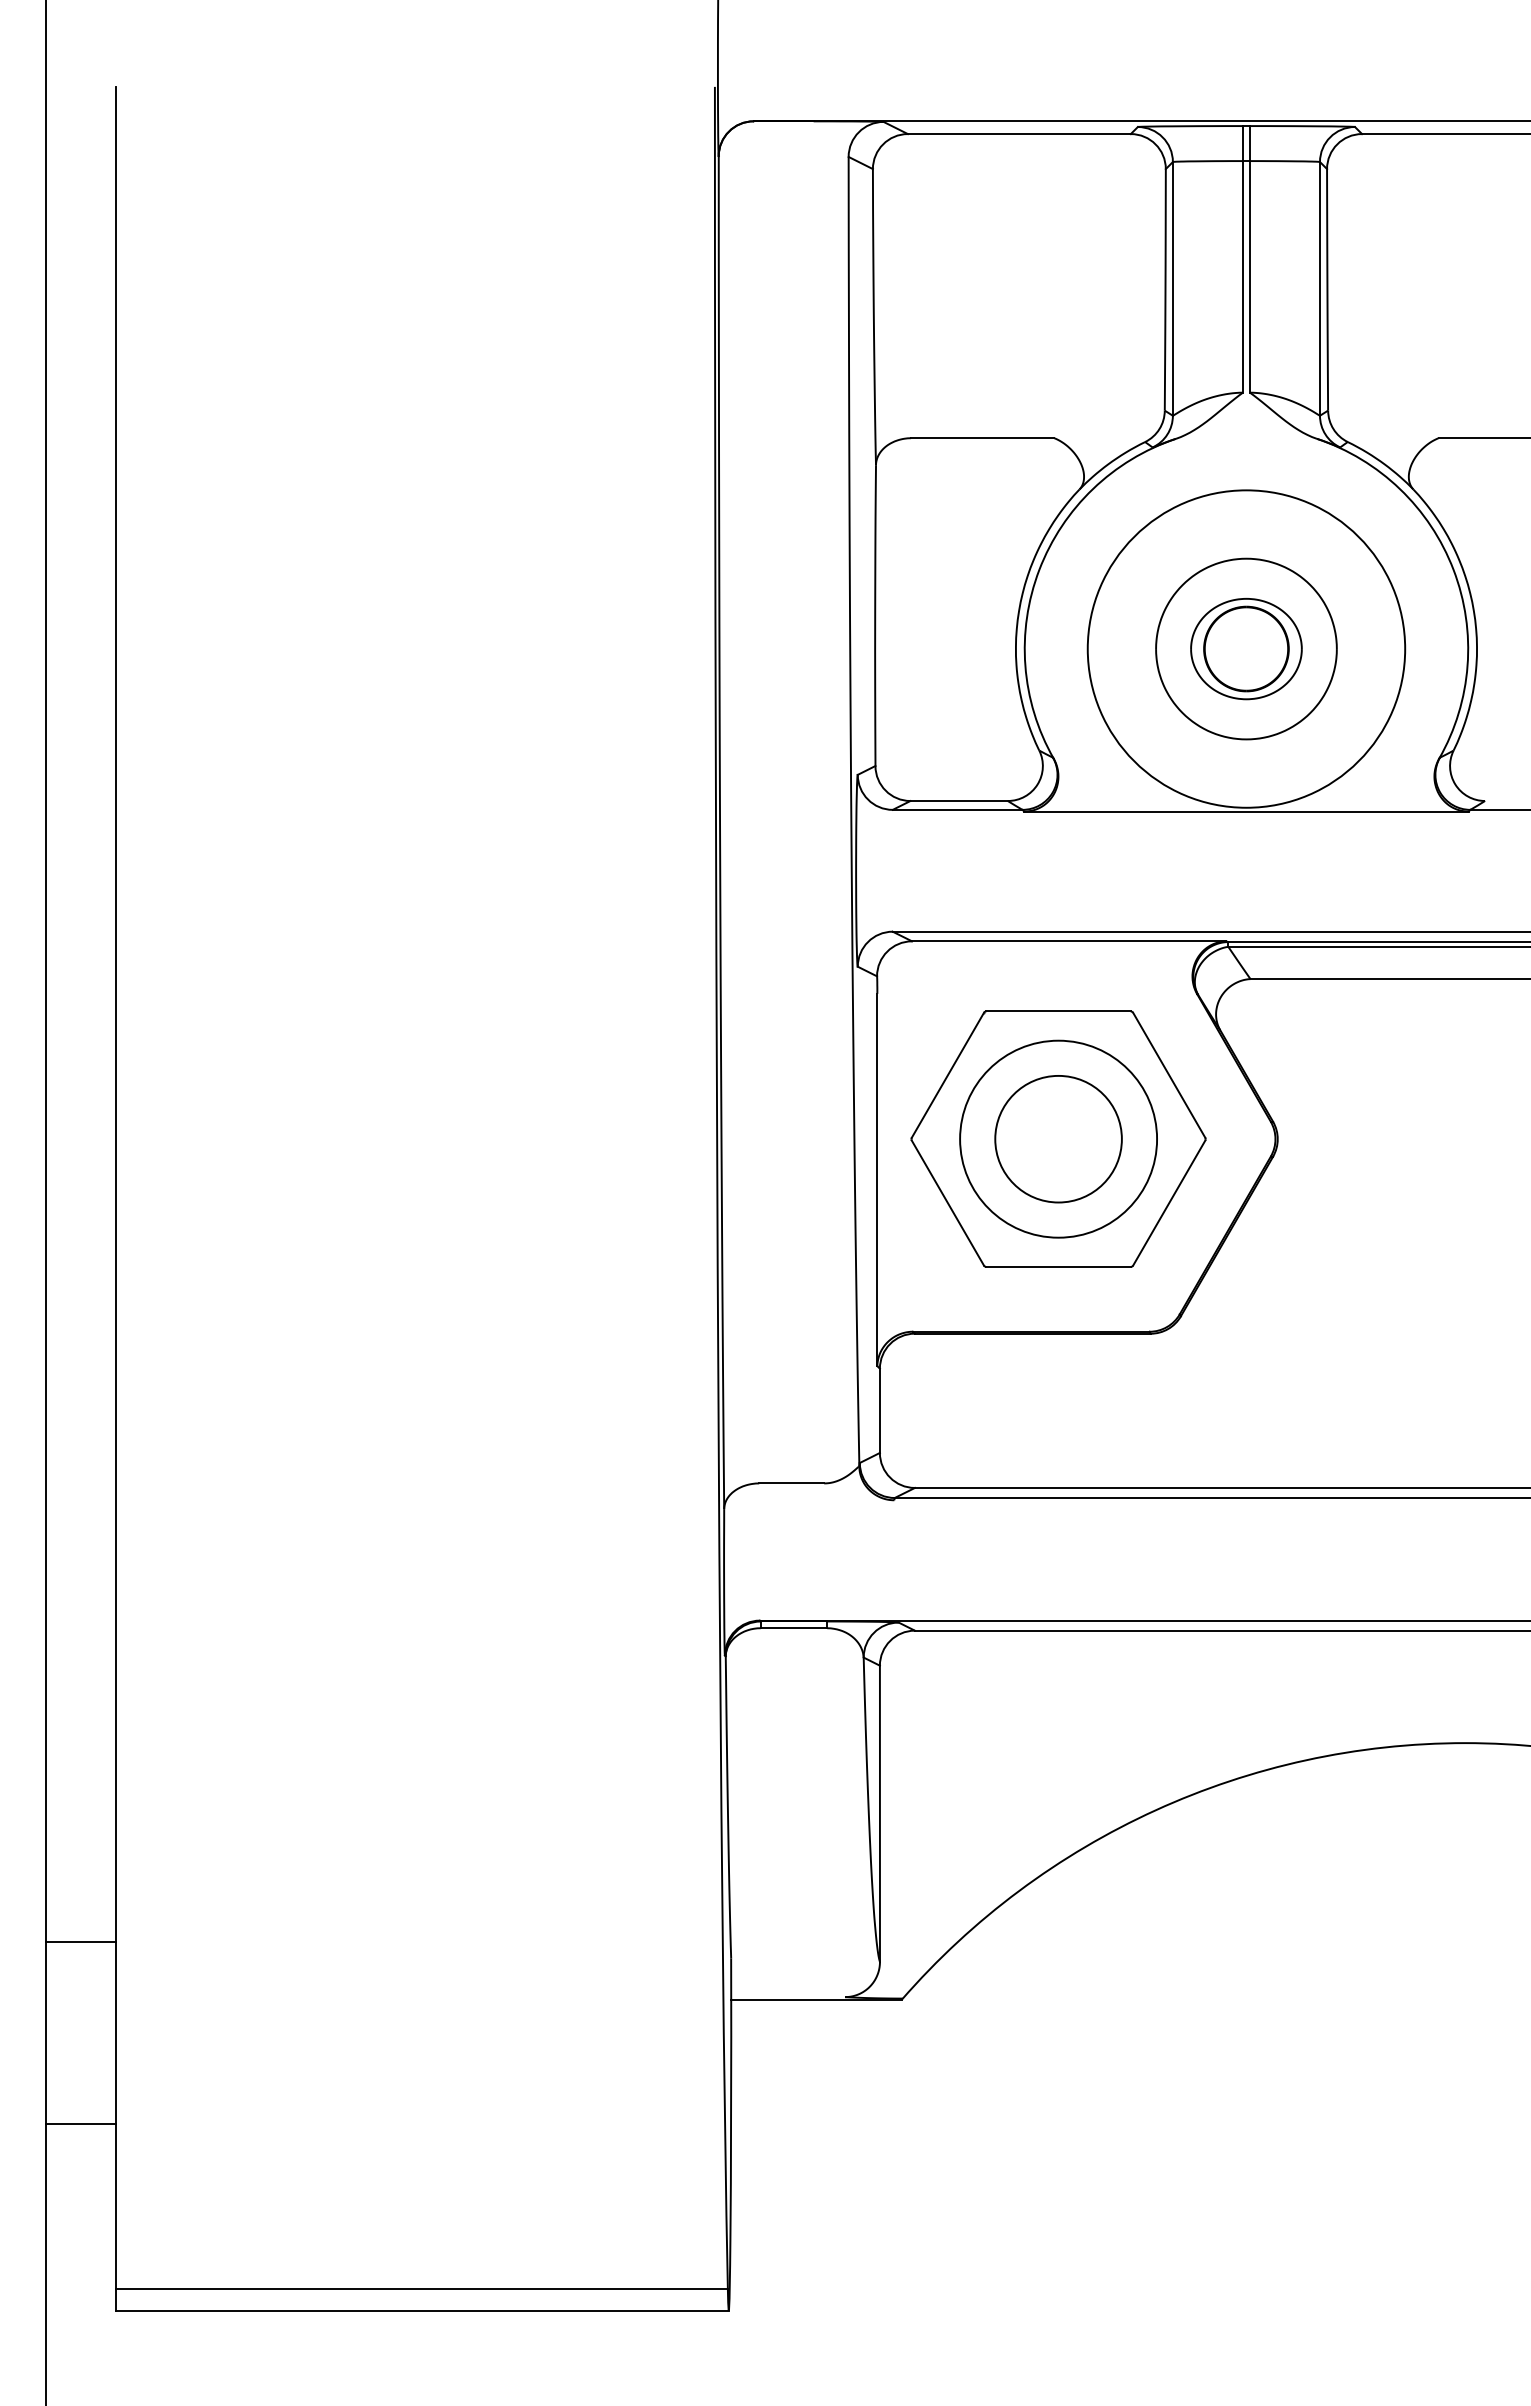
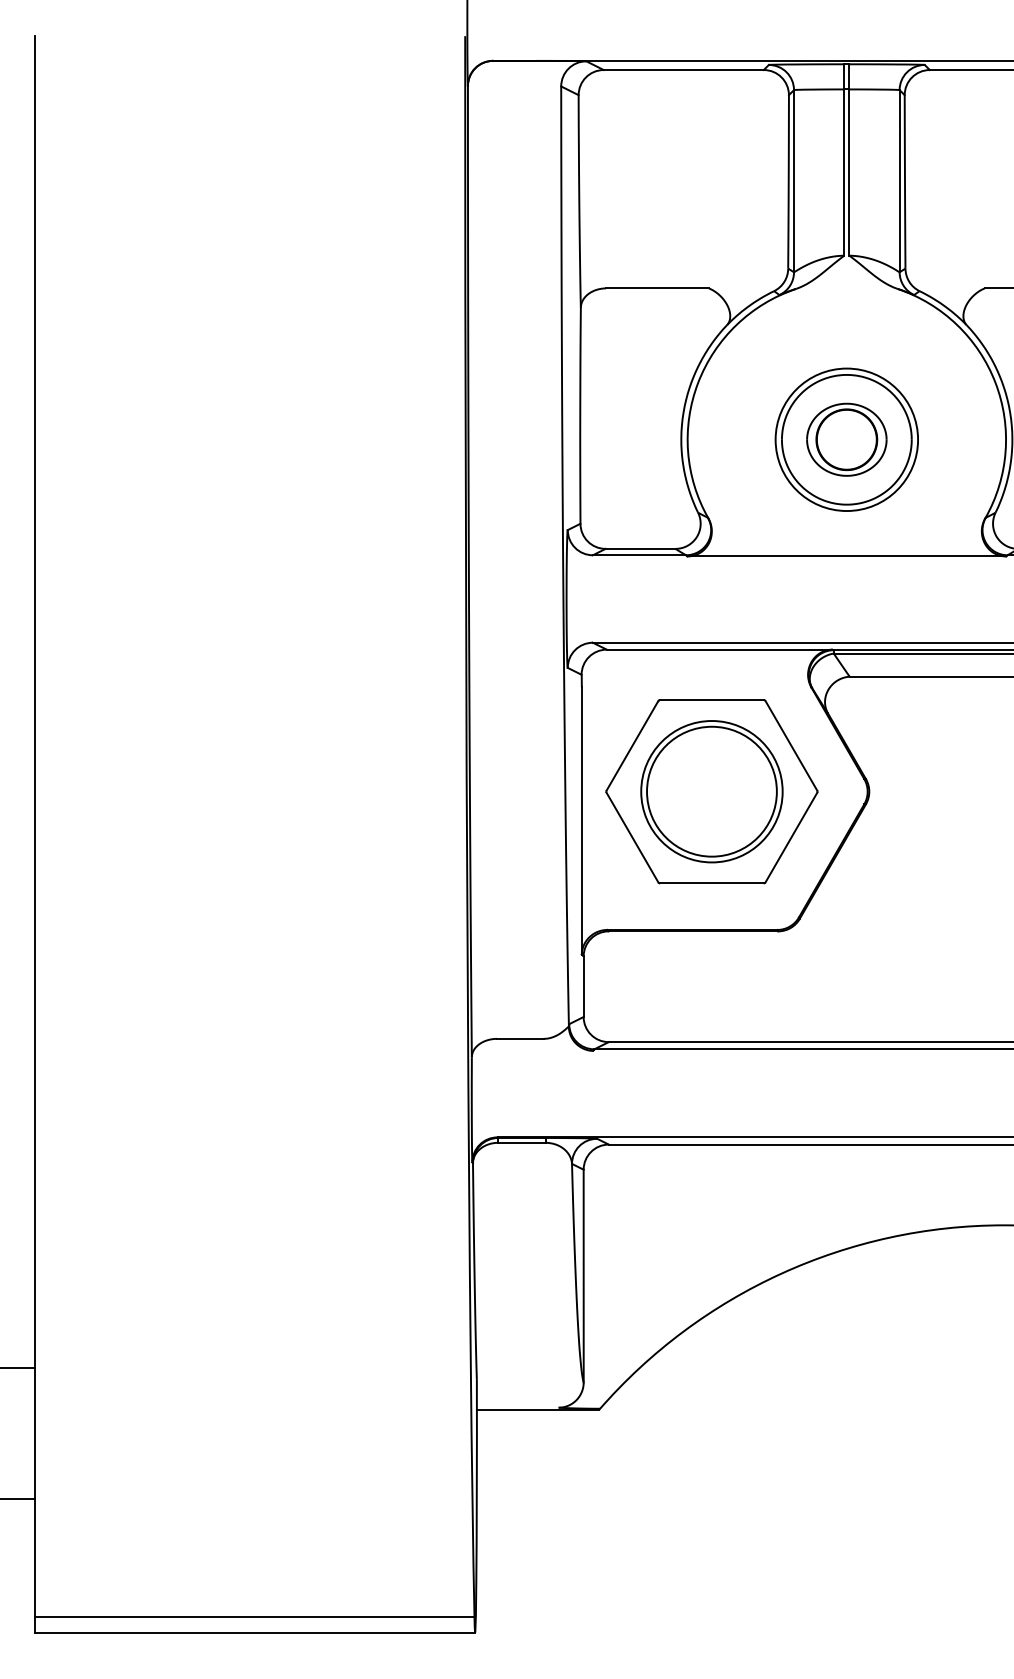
circle: (1246, 648) -> (846, 439), size x0.62
circle: (1058, 1138) -> (711, 791), size x1.43

